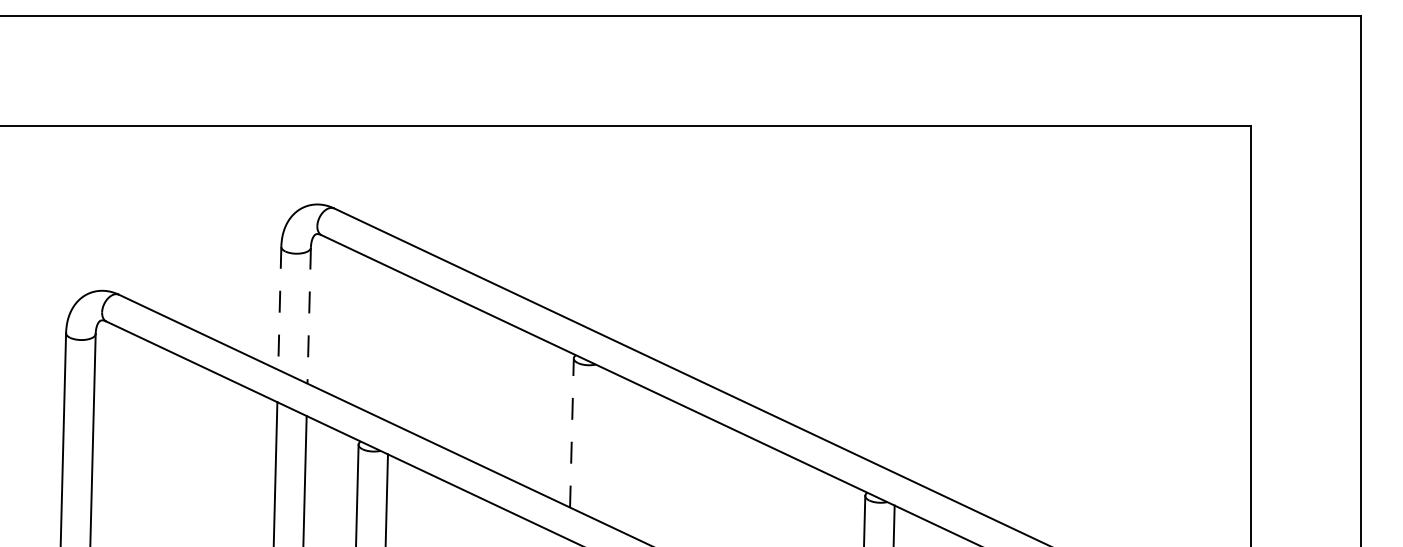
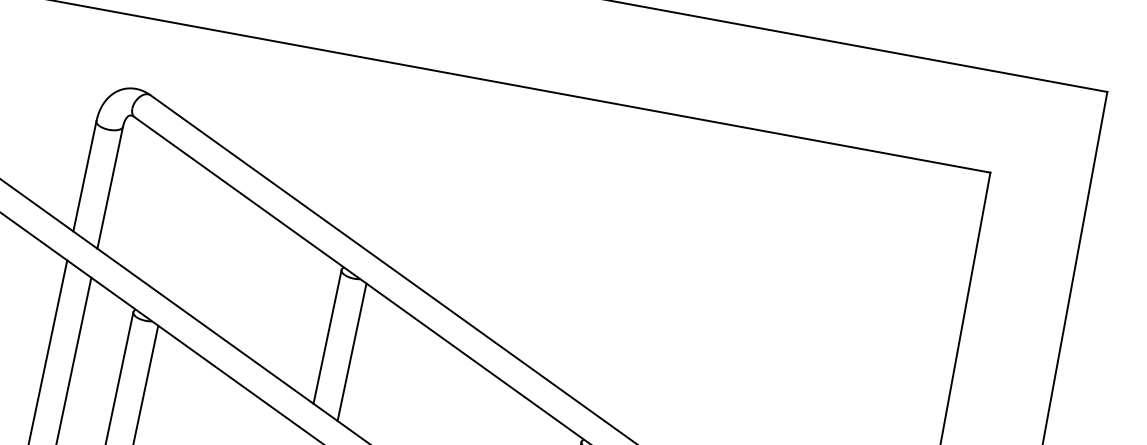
line: (279, 308) -> (84, 176), dashed -> solid
line: (309, 316) -> (110, 188), dashed -> solid
line: (571, 432) -> (327, 336), dashed -> solid
line: (601, 444) -> (352, 352), added

